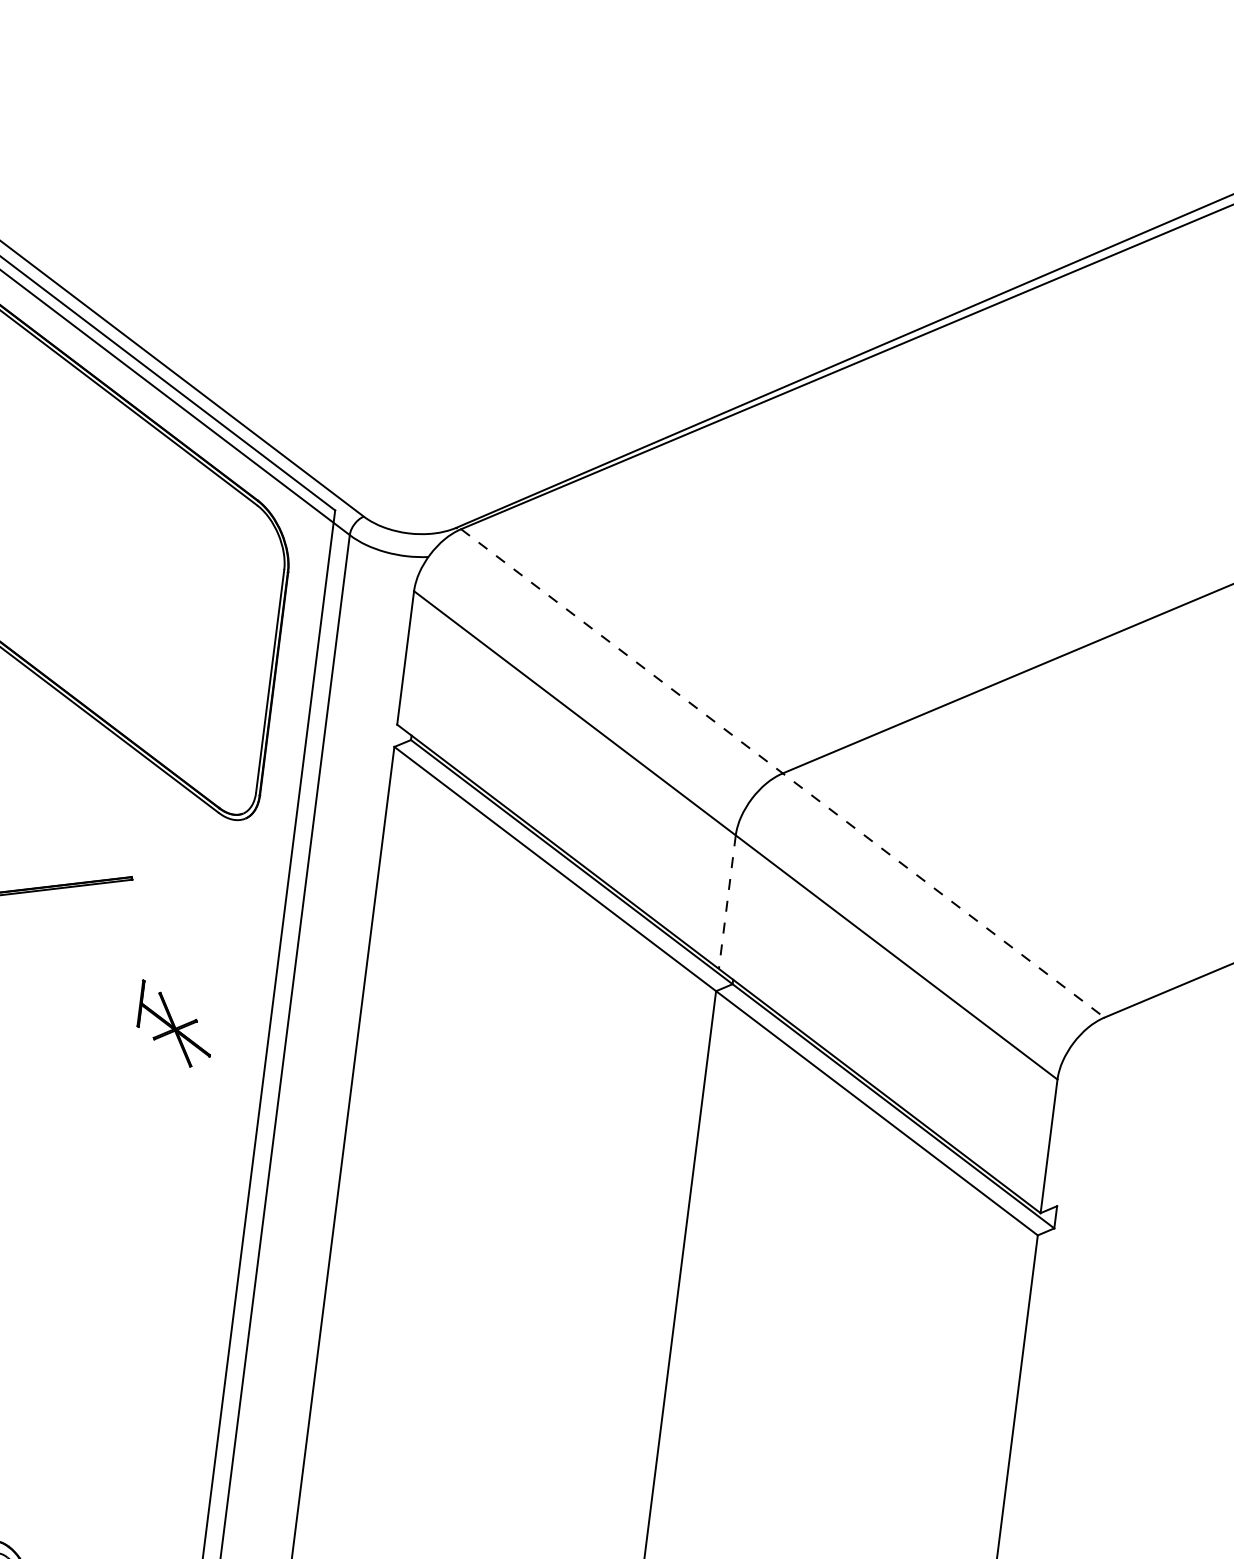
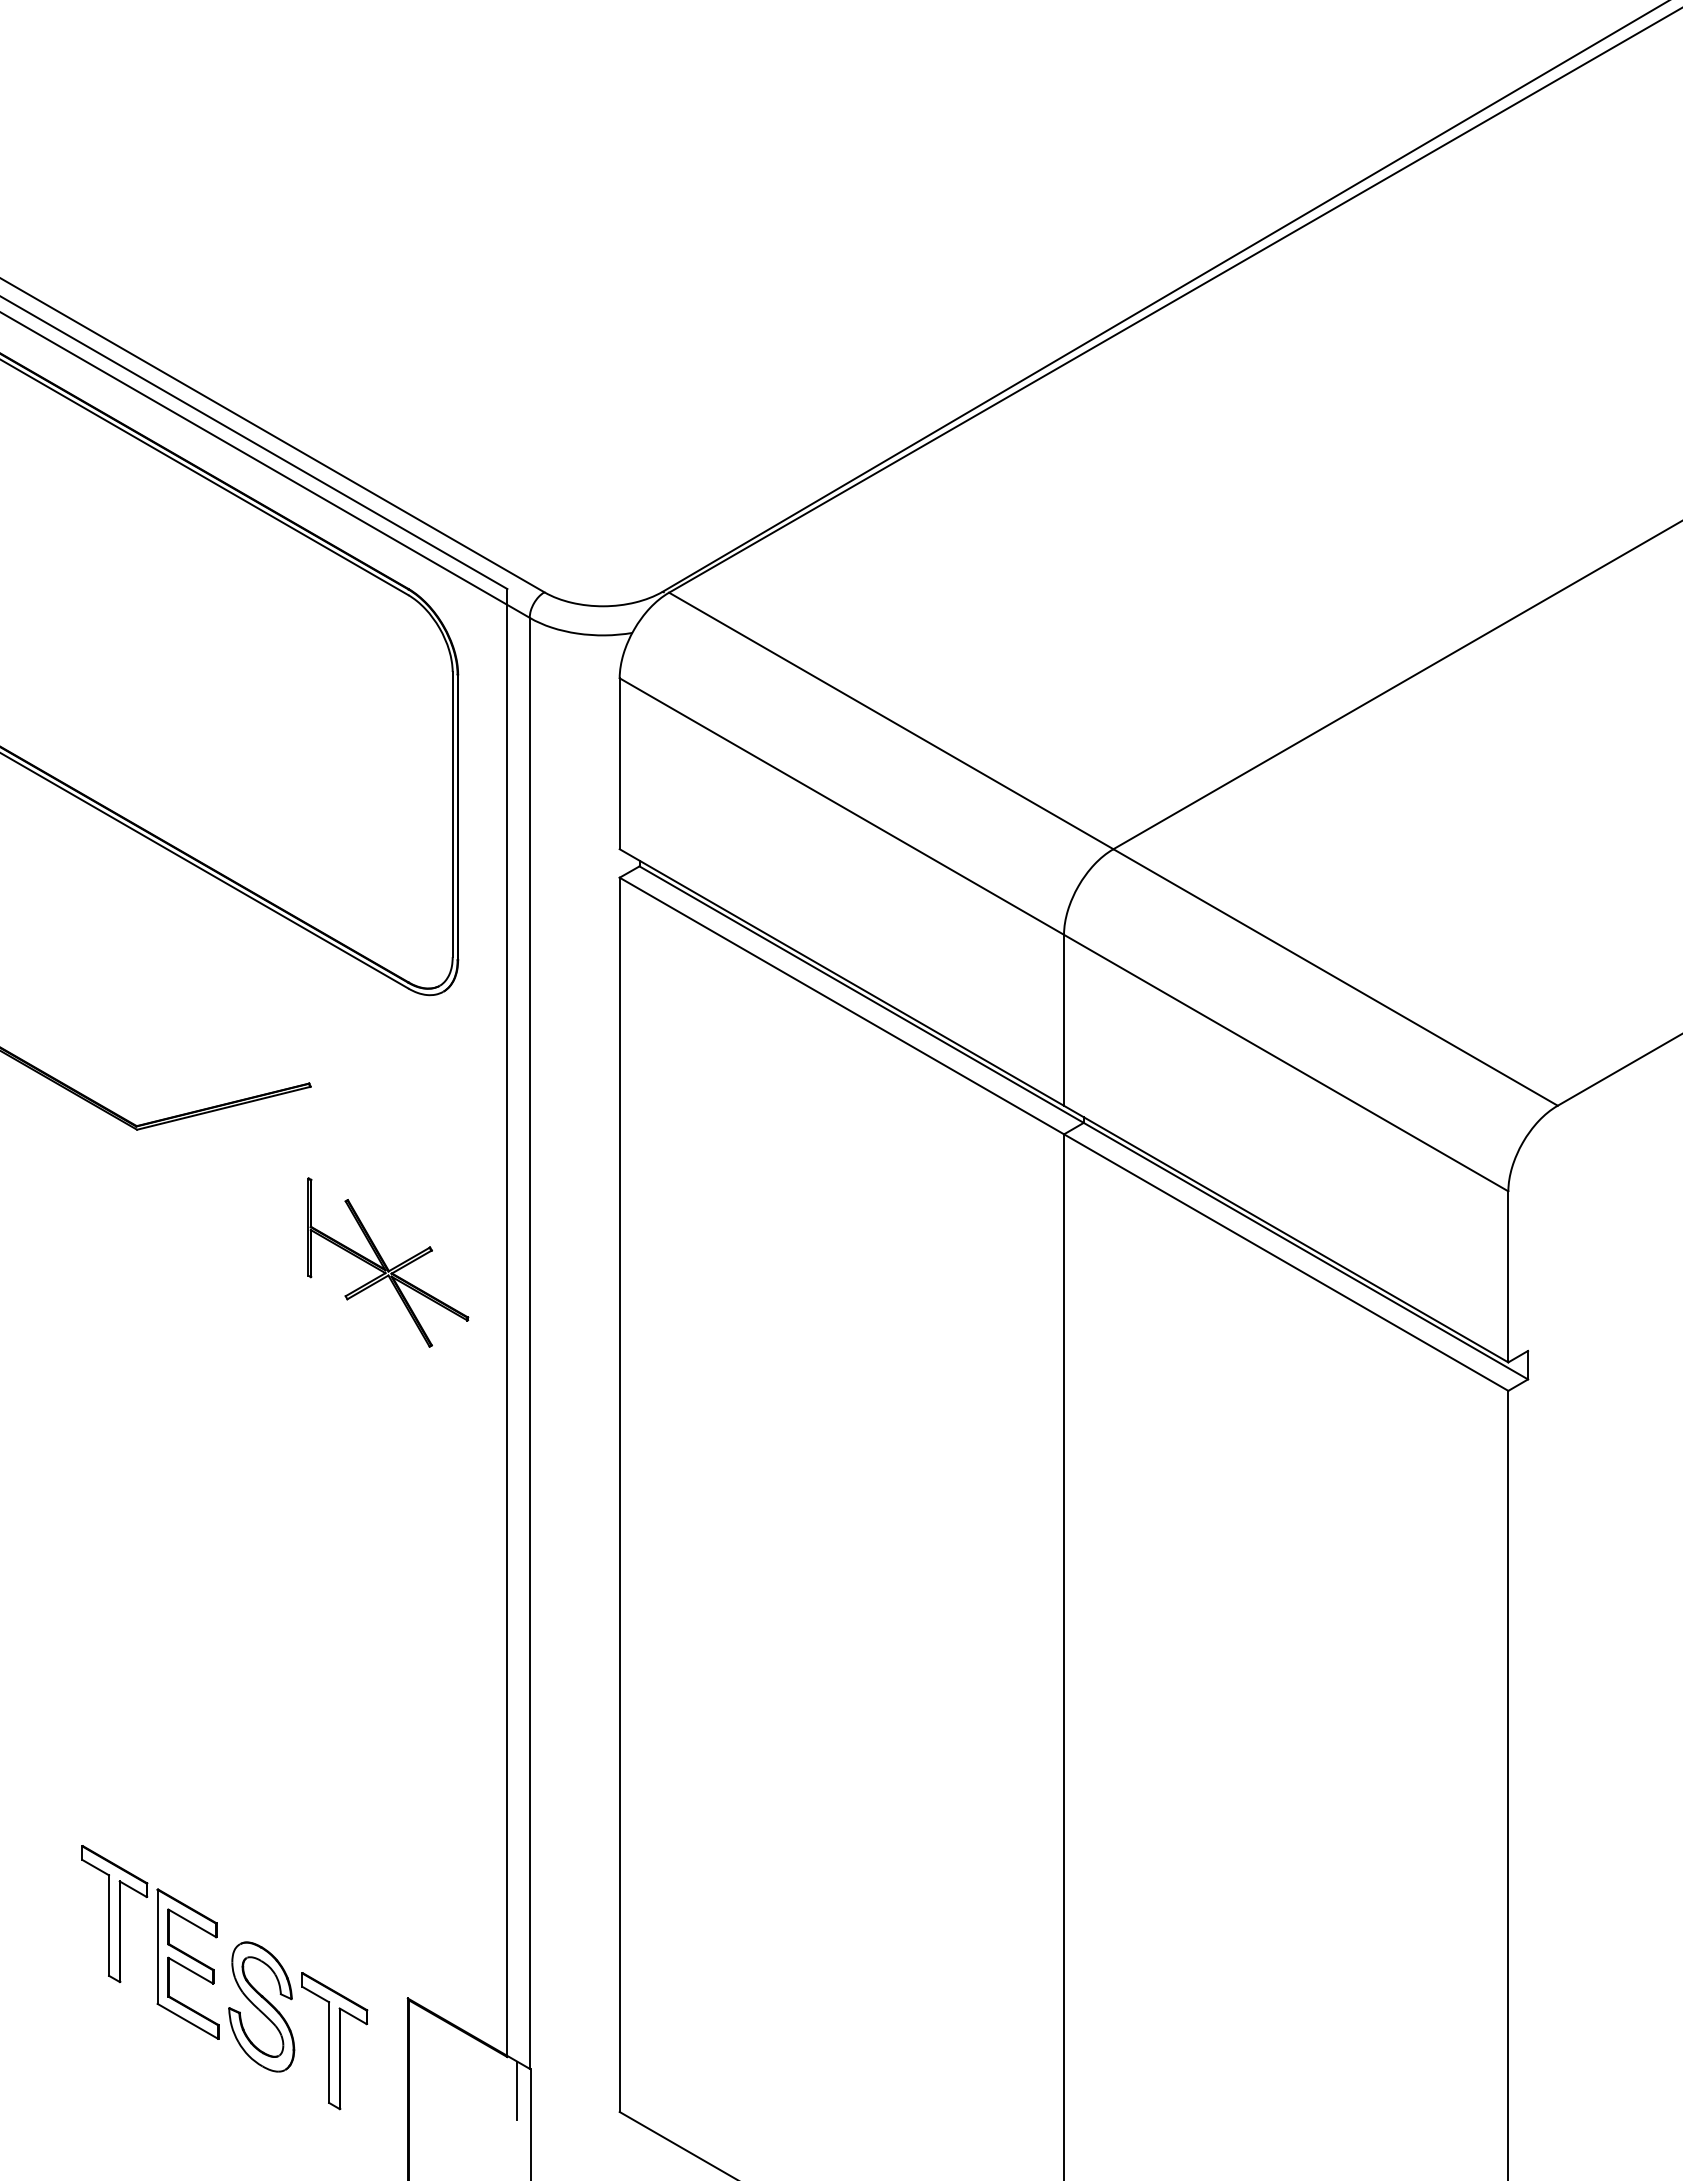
line: (782, 773) -> (1113, 849), dashed -> solid
line: (727, 902) -> (1064, 1020), dashed -> solid
part: (175, 1024) -> (388, 1262), size x1.67

